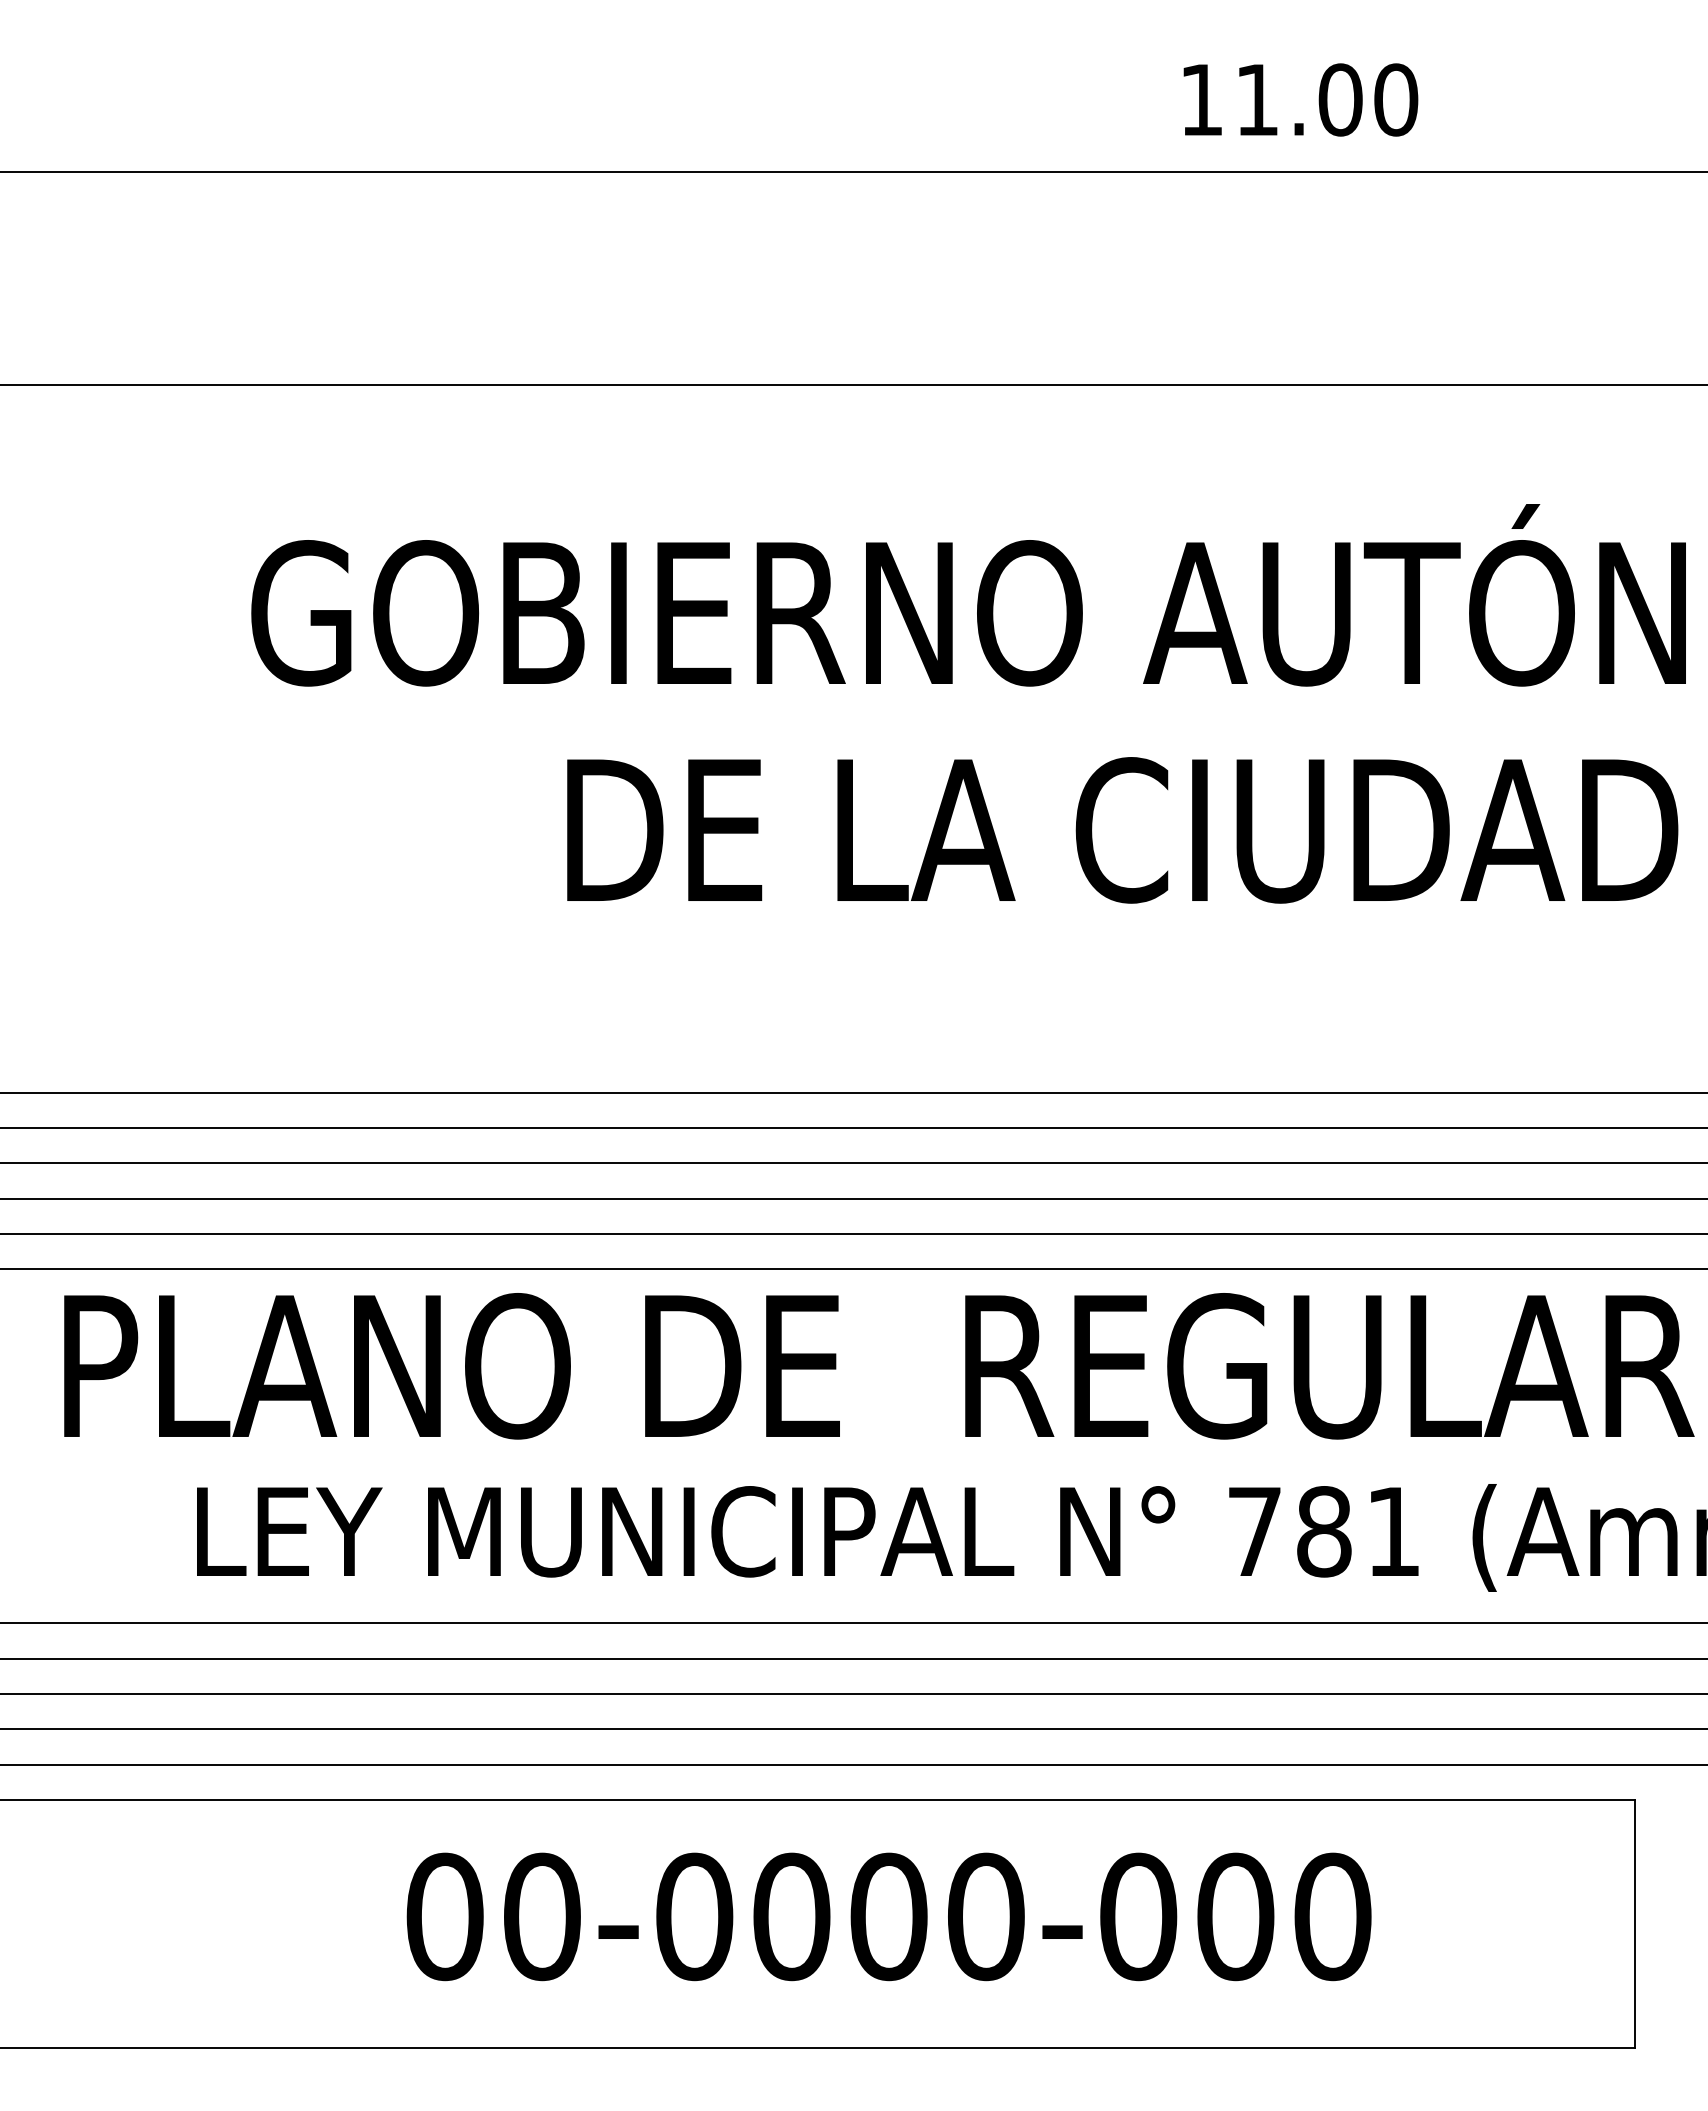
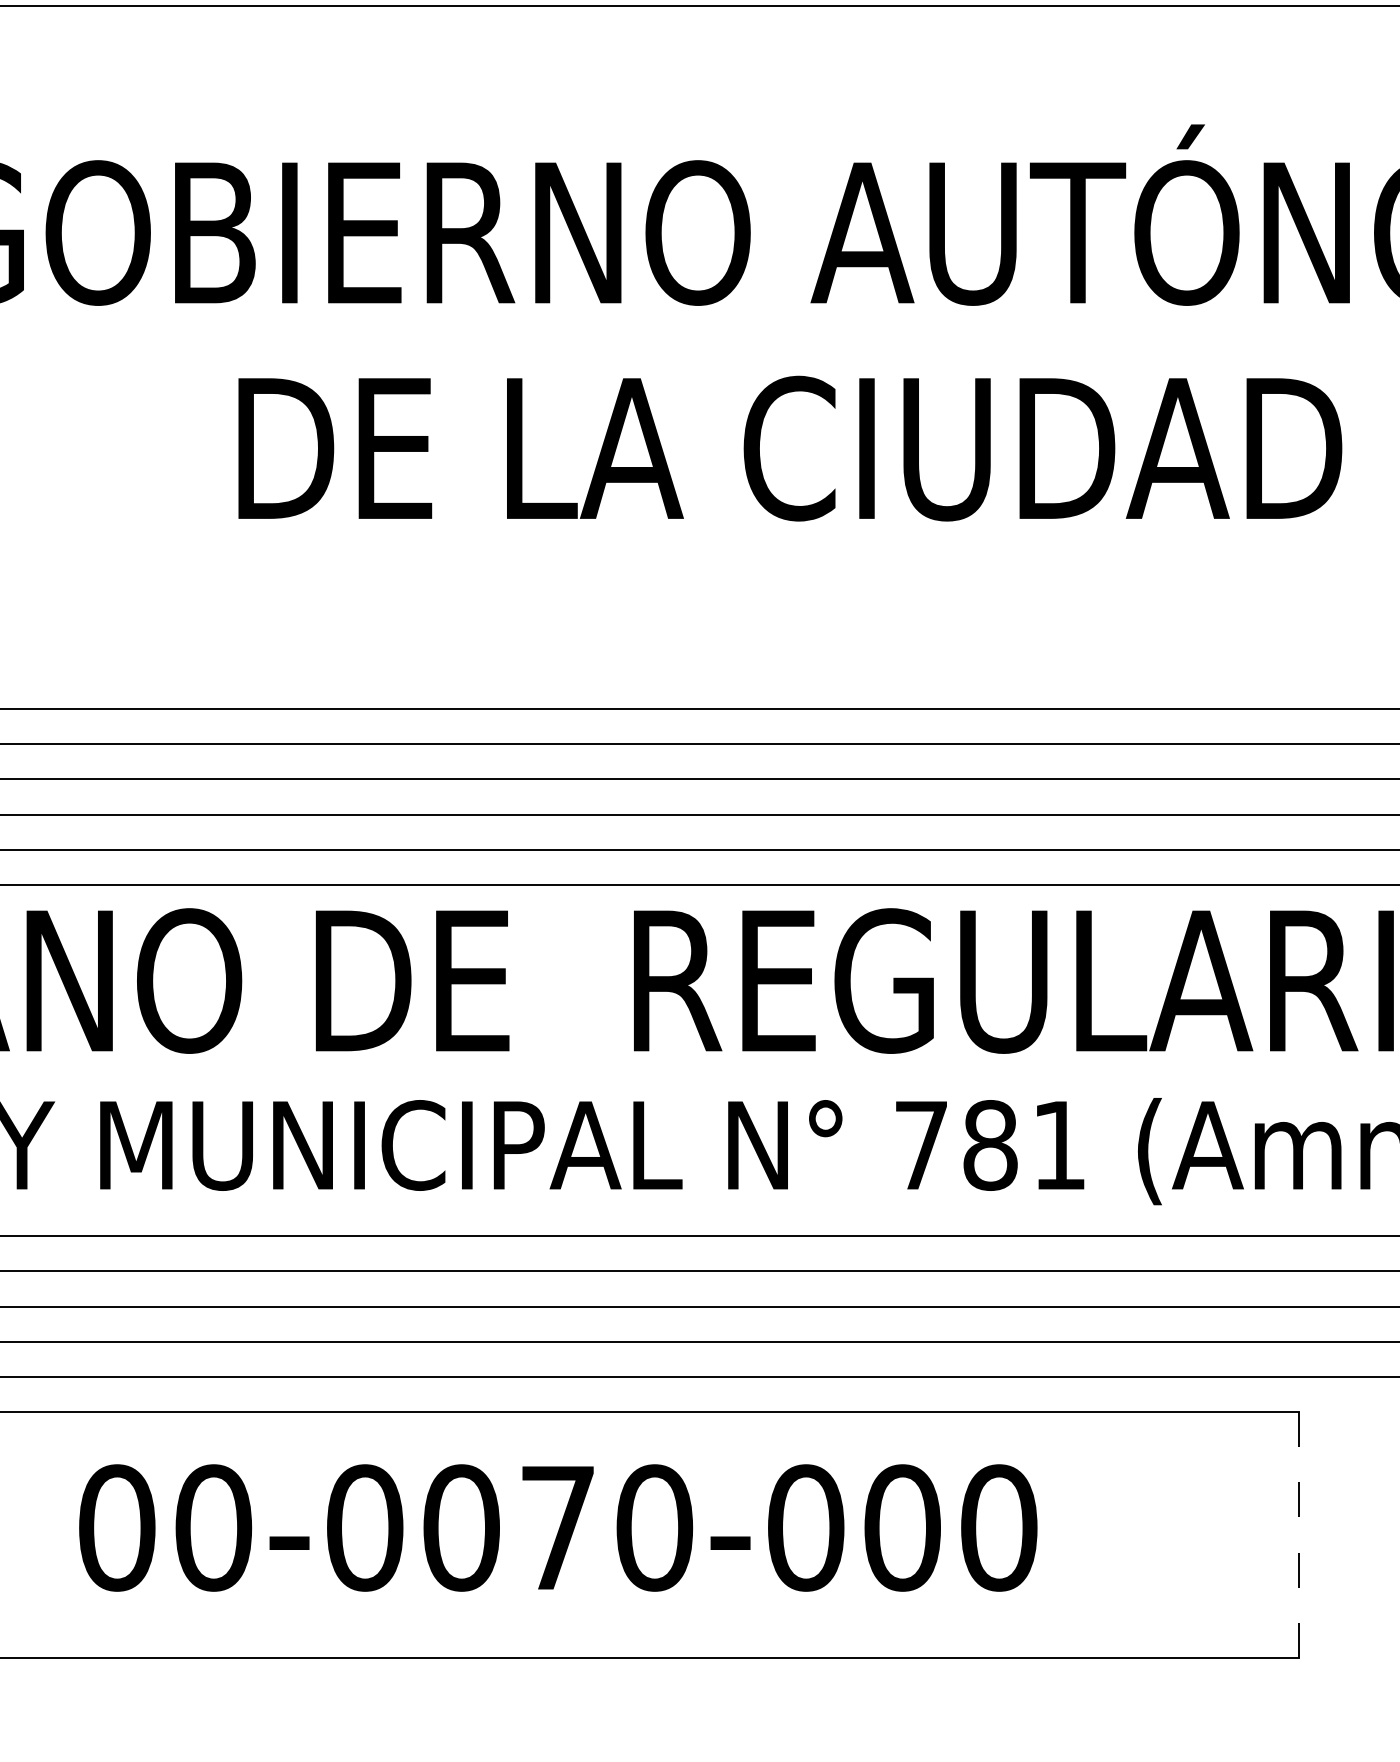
text: (888, 1916) -> (557, 1527), 00-0000-000 -> 00-0070-000
line: (1635, 1923) -> (1299, 1534), solid -> dashed

